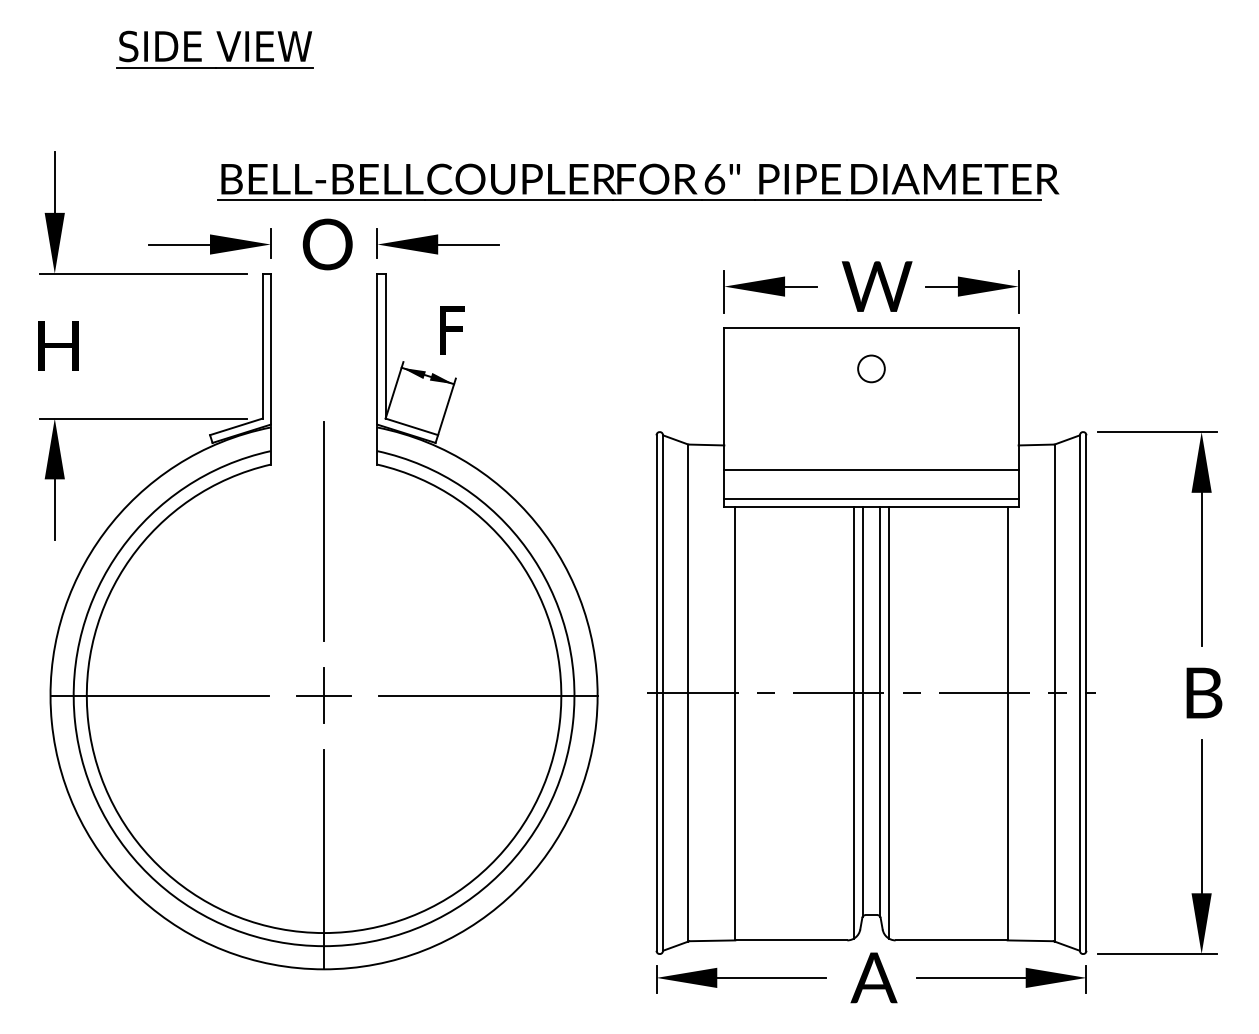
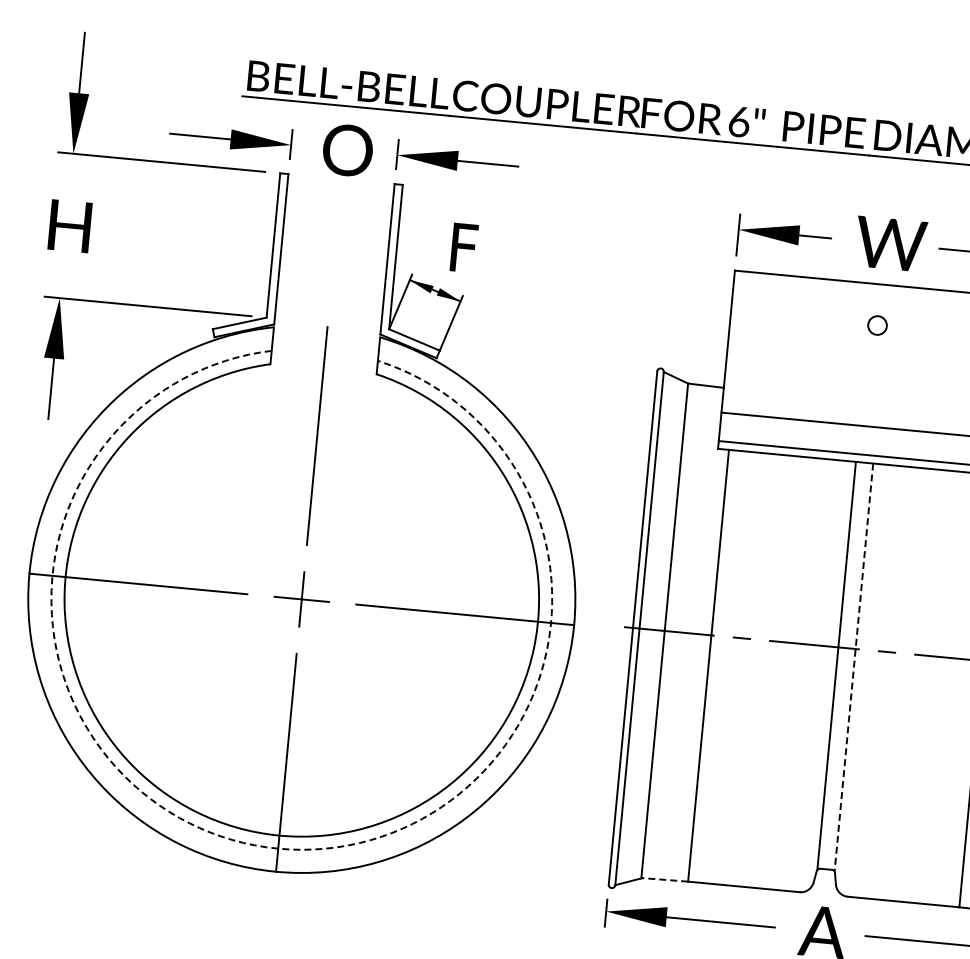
circle: (871, 368) -> (877, 325), size x0.7
line: (880, 711) -> (854, 667), solid -> dashed
line: (853, 722) -> (826, 675), removed
line: (889, 722) -> (862, 679), removed
line: (712, 940) -> (665, 879), solid -> dashed
arc: (324, 946) -> (278, 849), solid -> dashed

